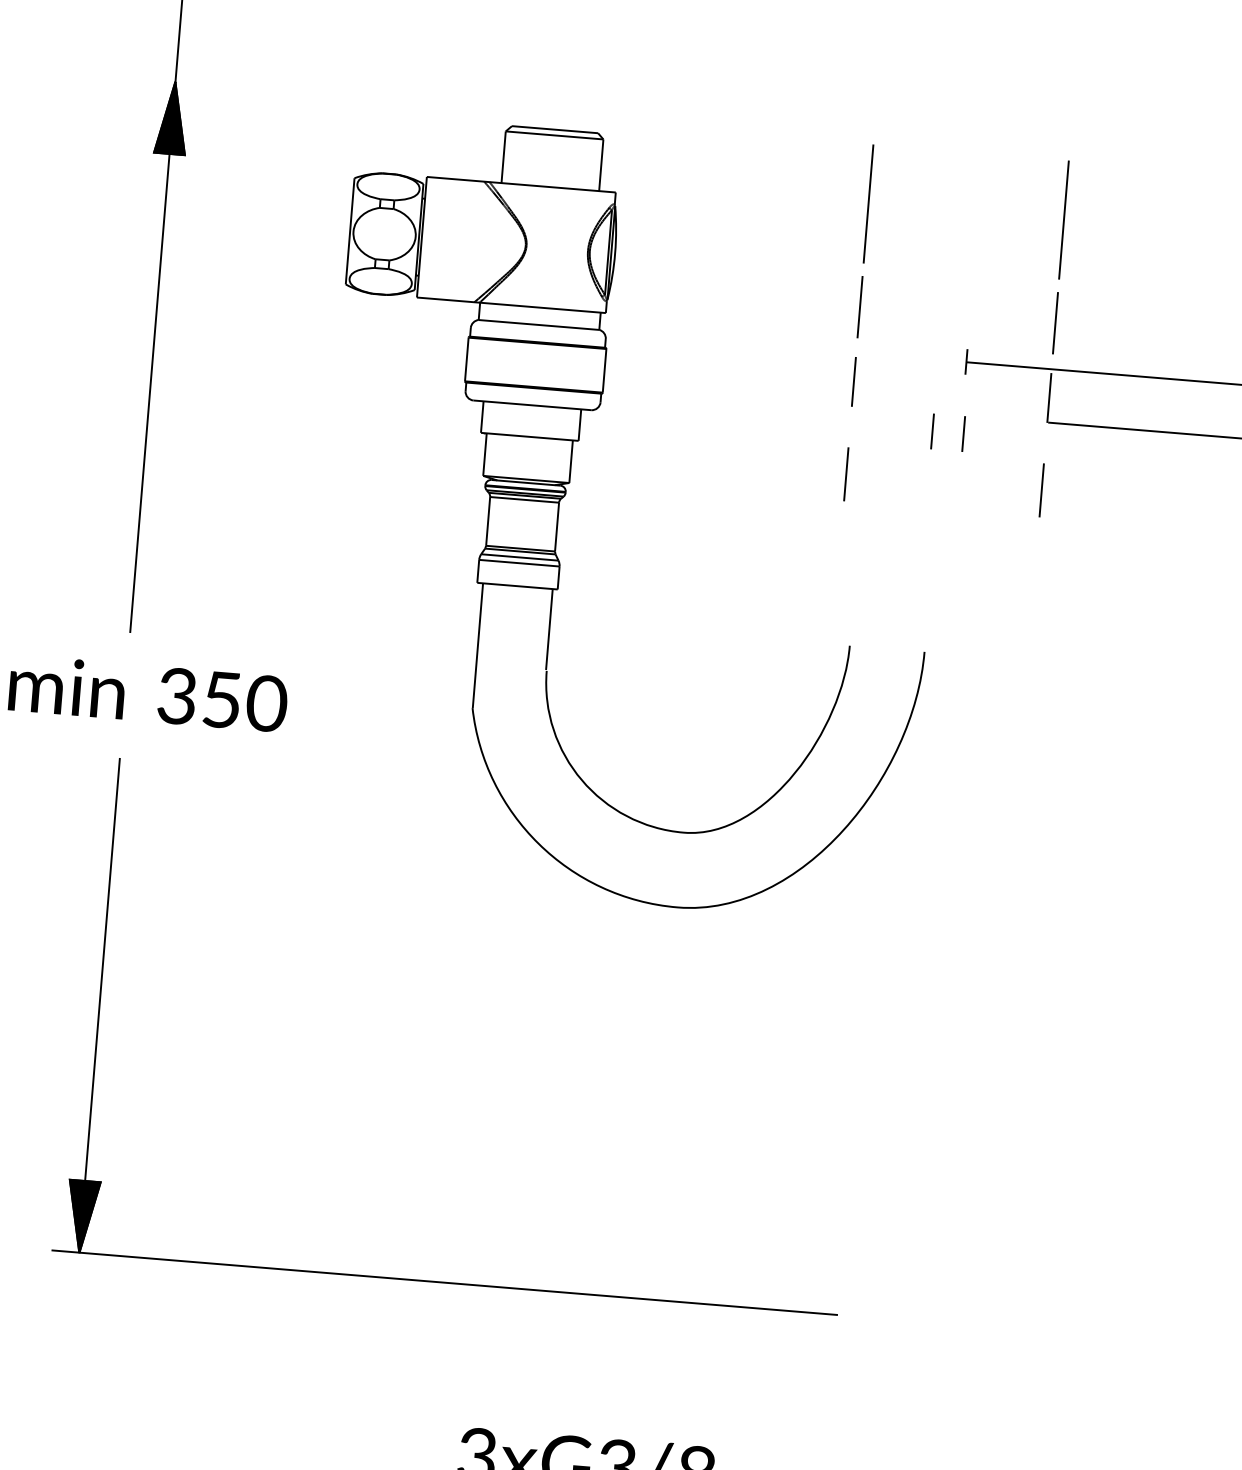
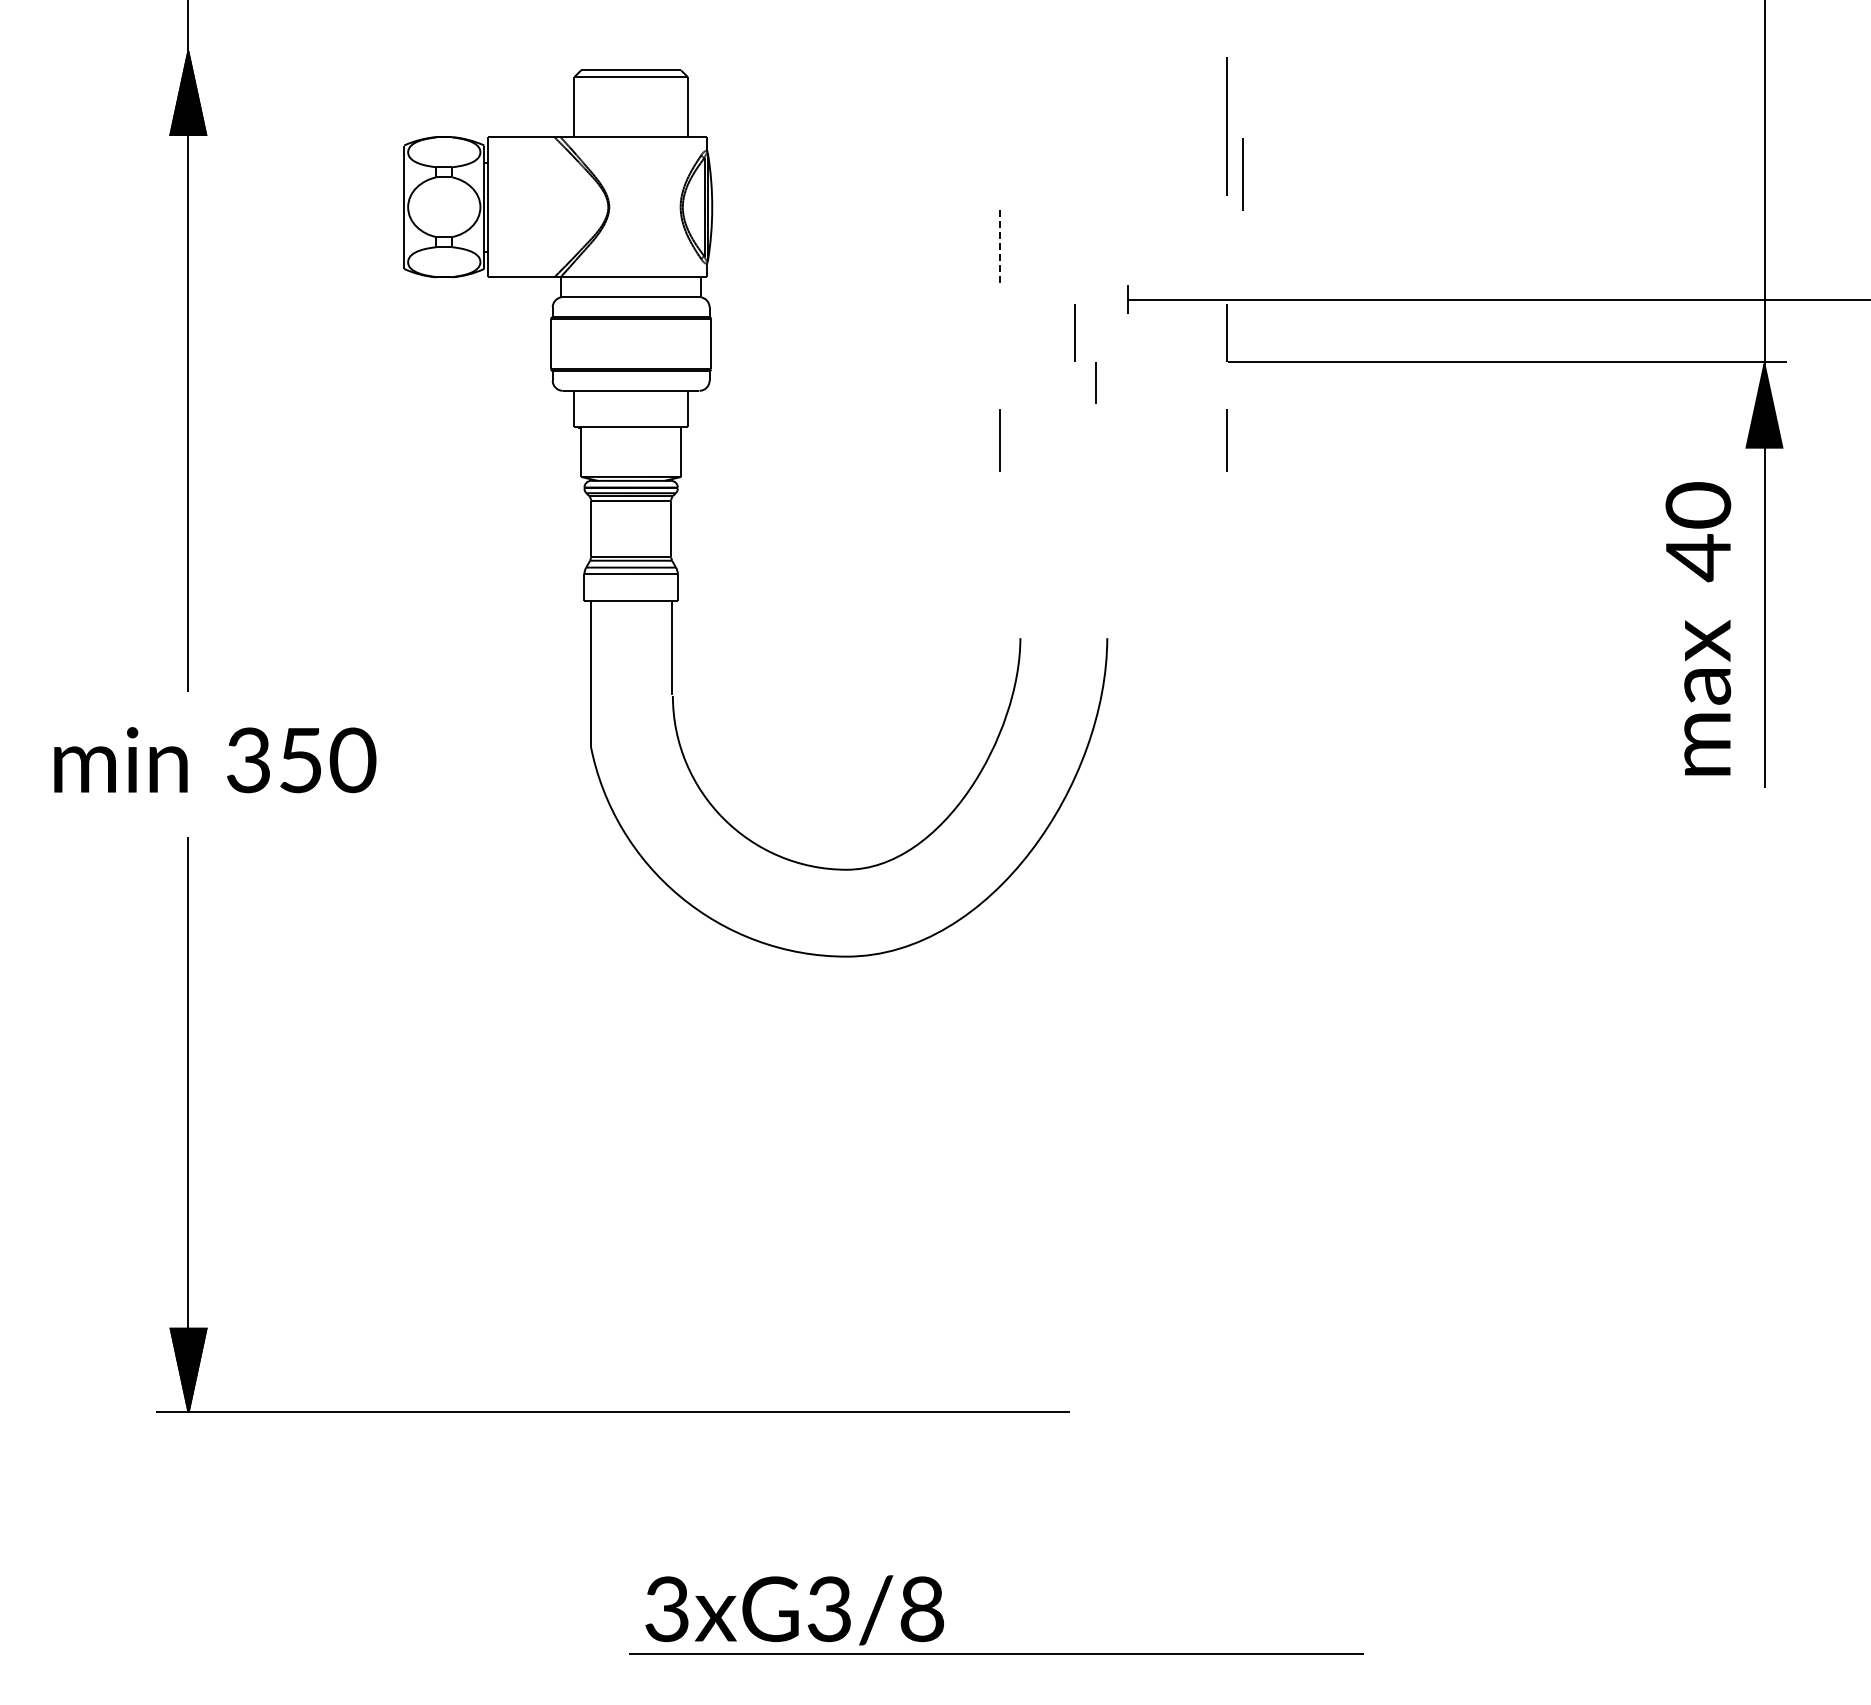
line: (868, 203) -> (999, 126), removed
line: (860, 307) -> (1000, 246), solid -> dashed
line: (1054, 323) -> (1242, 174), moved
line: (853, 381) -> (1074, 332), moved
line: (963, 433) -> (1131, 382), removed

